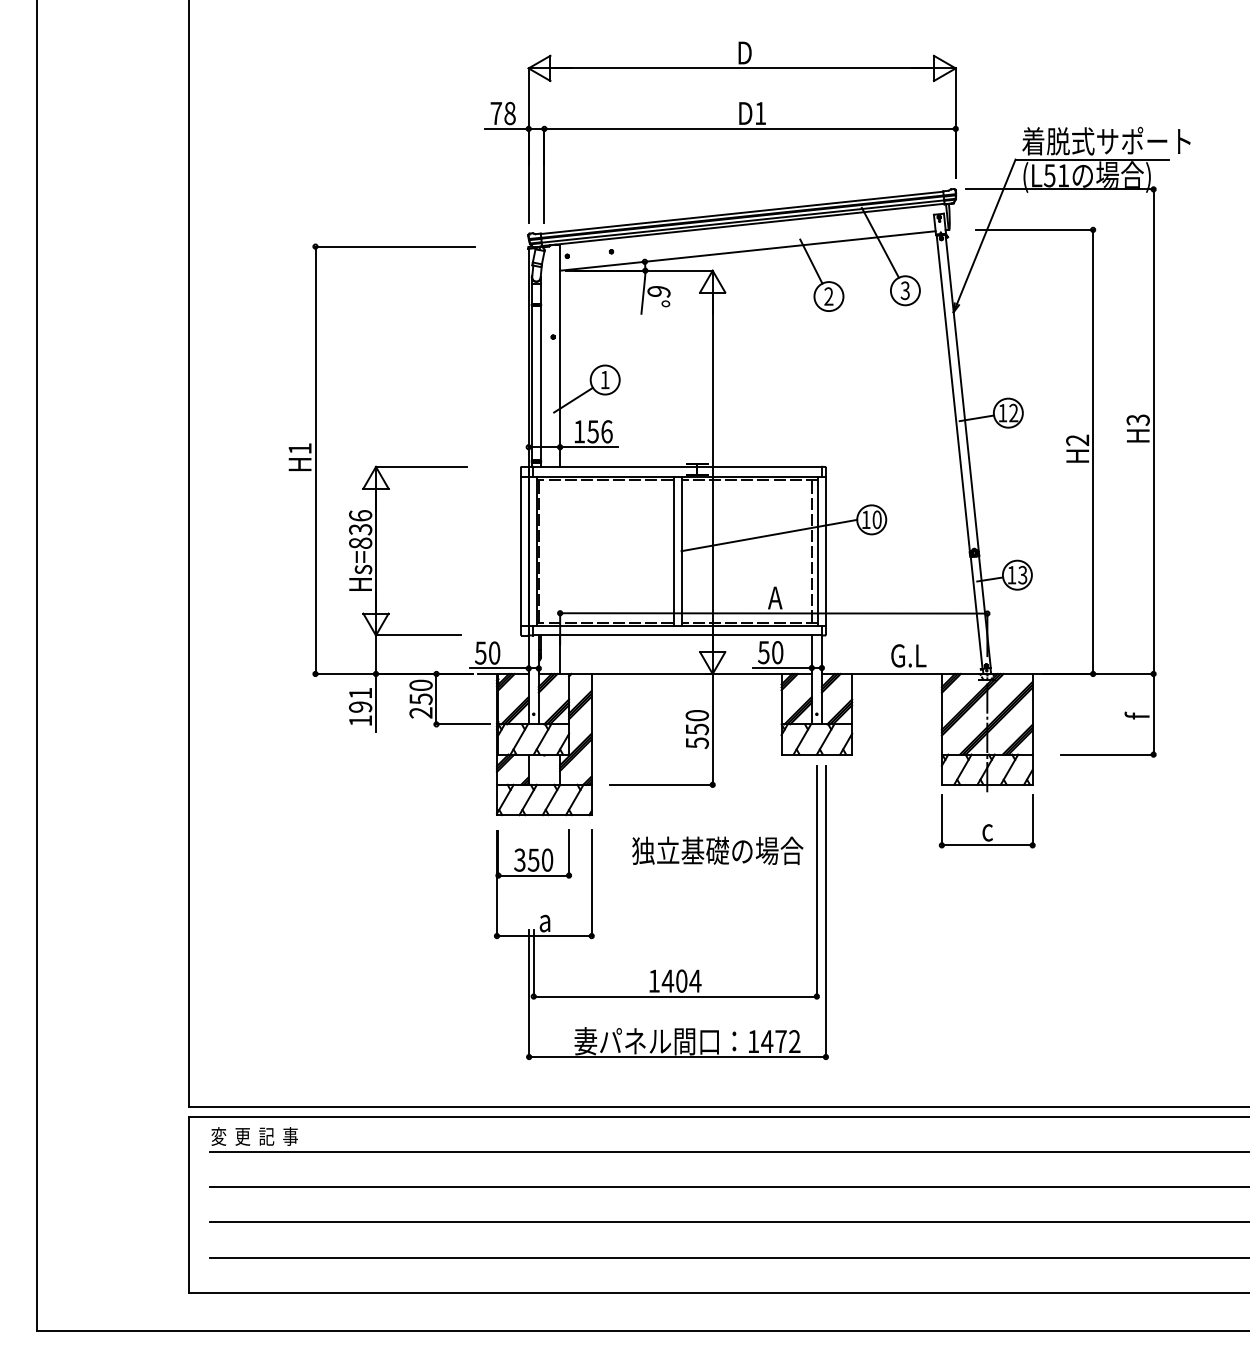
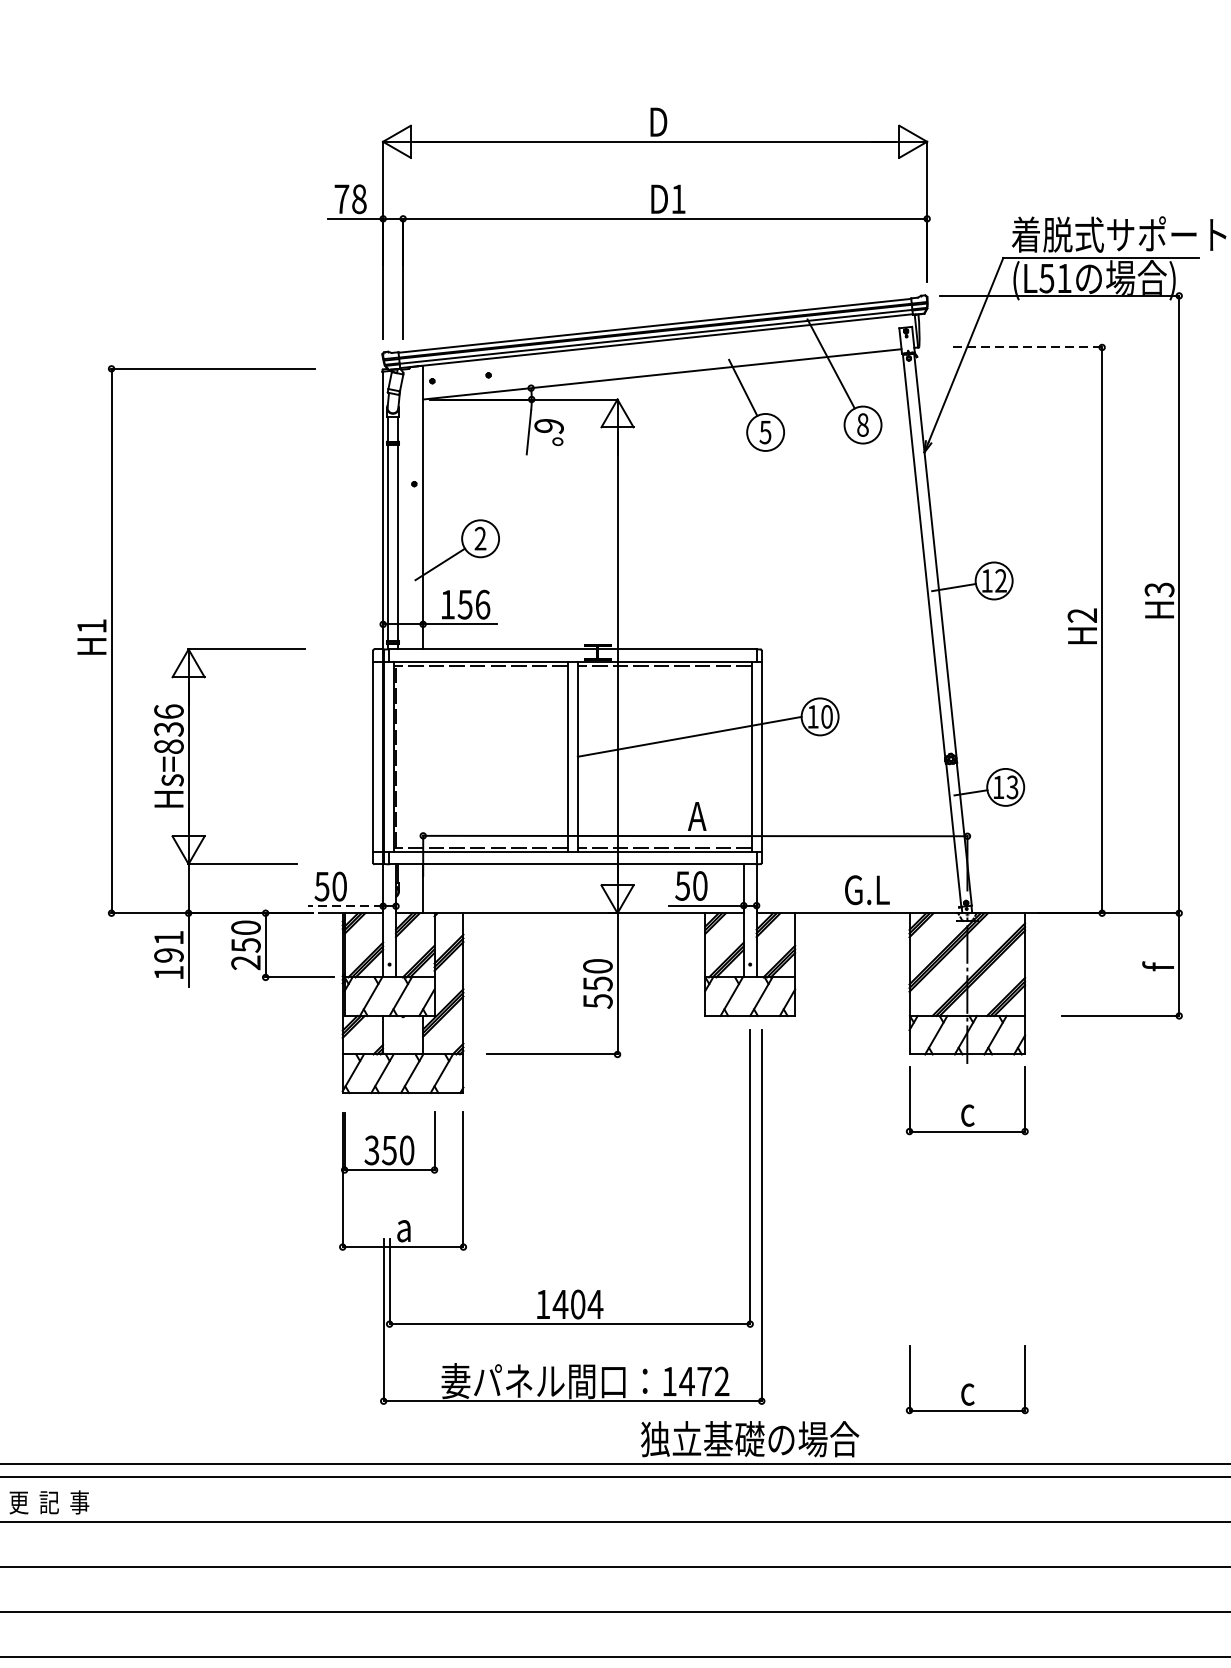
line: (1034, 229) -> (1027, 347), solid -> dashed
text: (904, 290) -> (861, 424), 3 -> 8
text: (828, 296) -> (765, 432), 2 -> 5
text: (604, 379) -> (479, 538), 1 -> 2
line: (811, 550) -> (743, 755), removed
line: (498, 668) -> (344, 906), solid -> dashed
text: (717, 850) -> (749, 1438), moved
part: (986, 1040) -> (966, 1380), added

